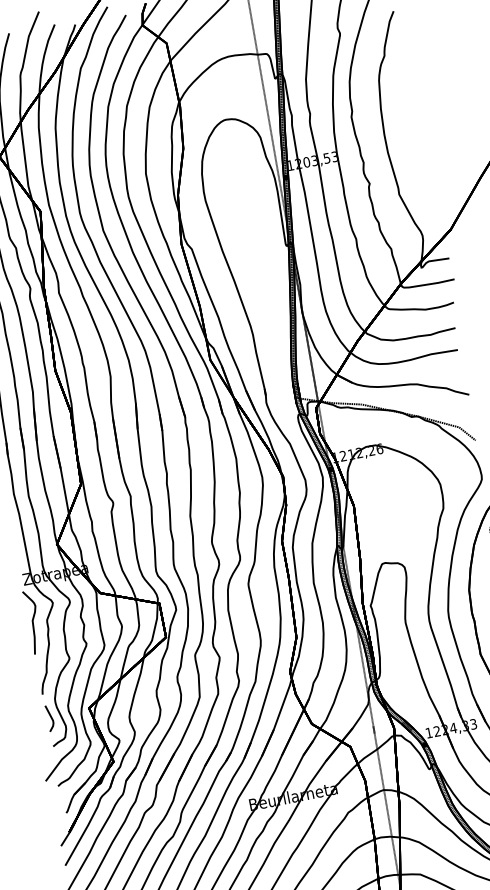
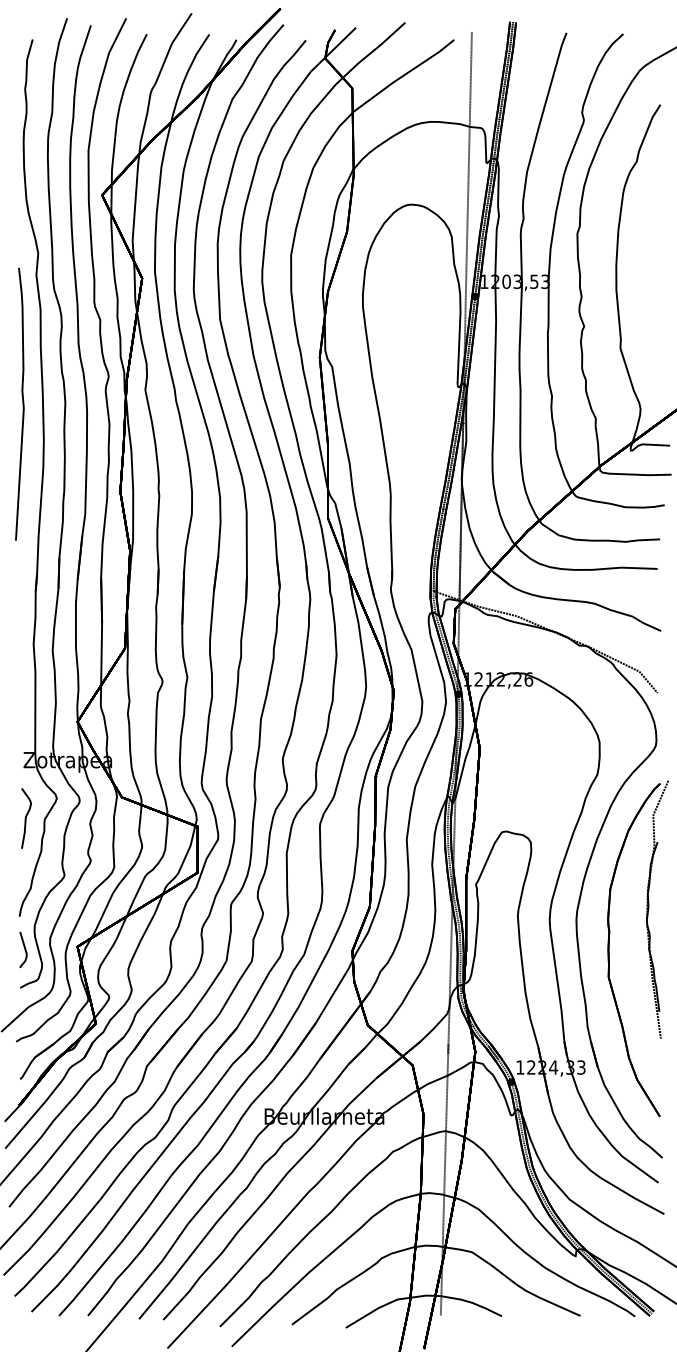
part: (33, 622) -> (26, 818), size x0.7

